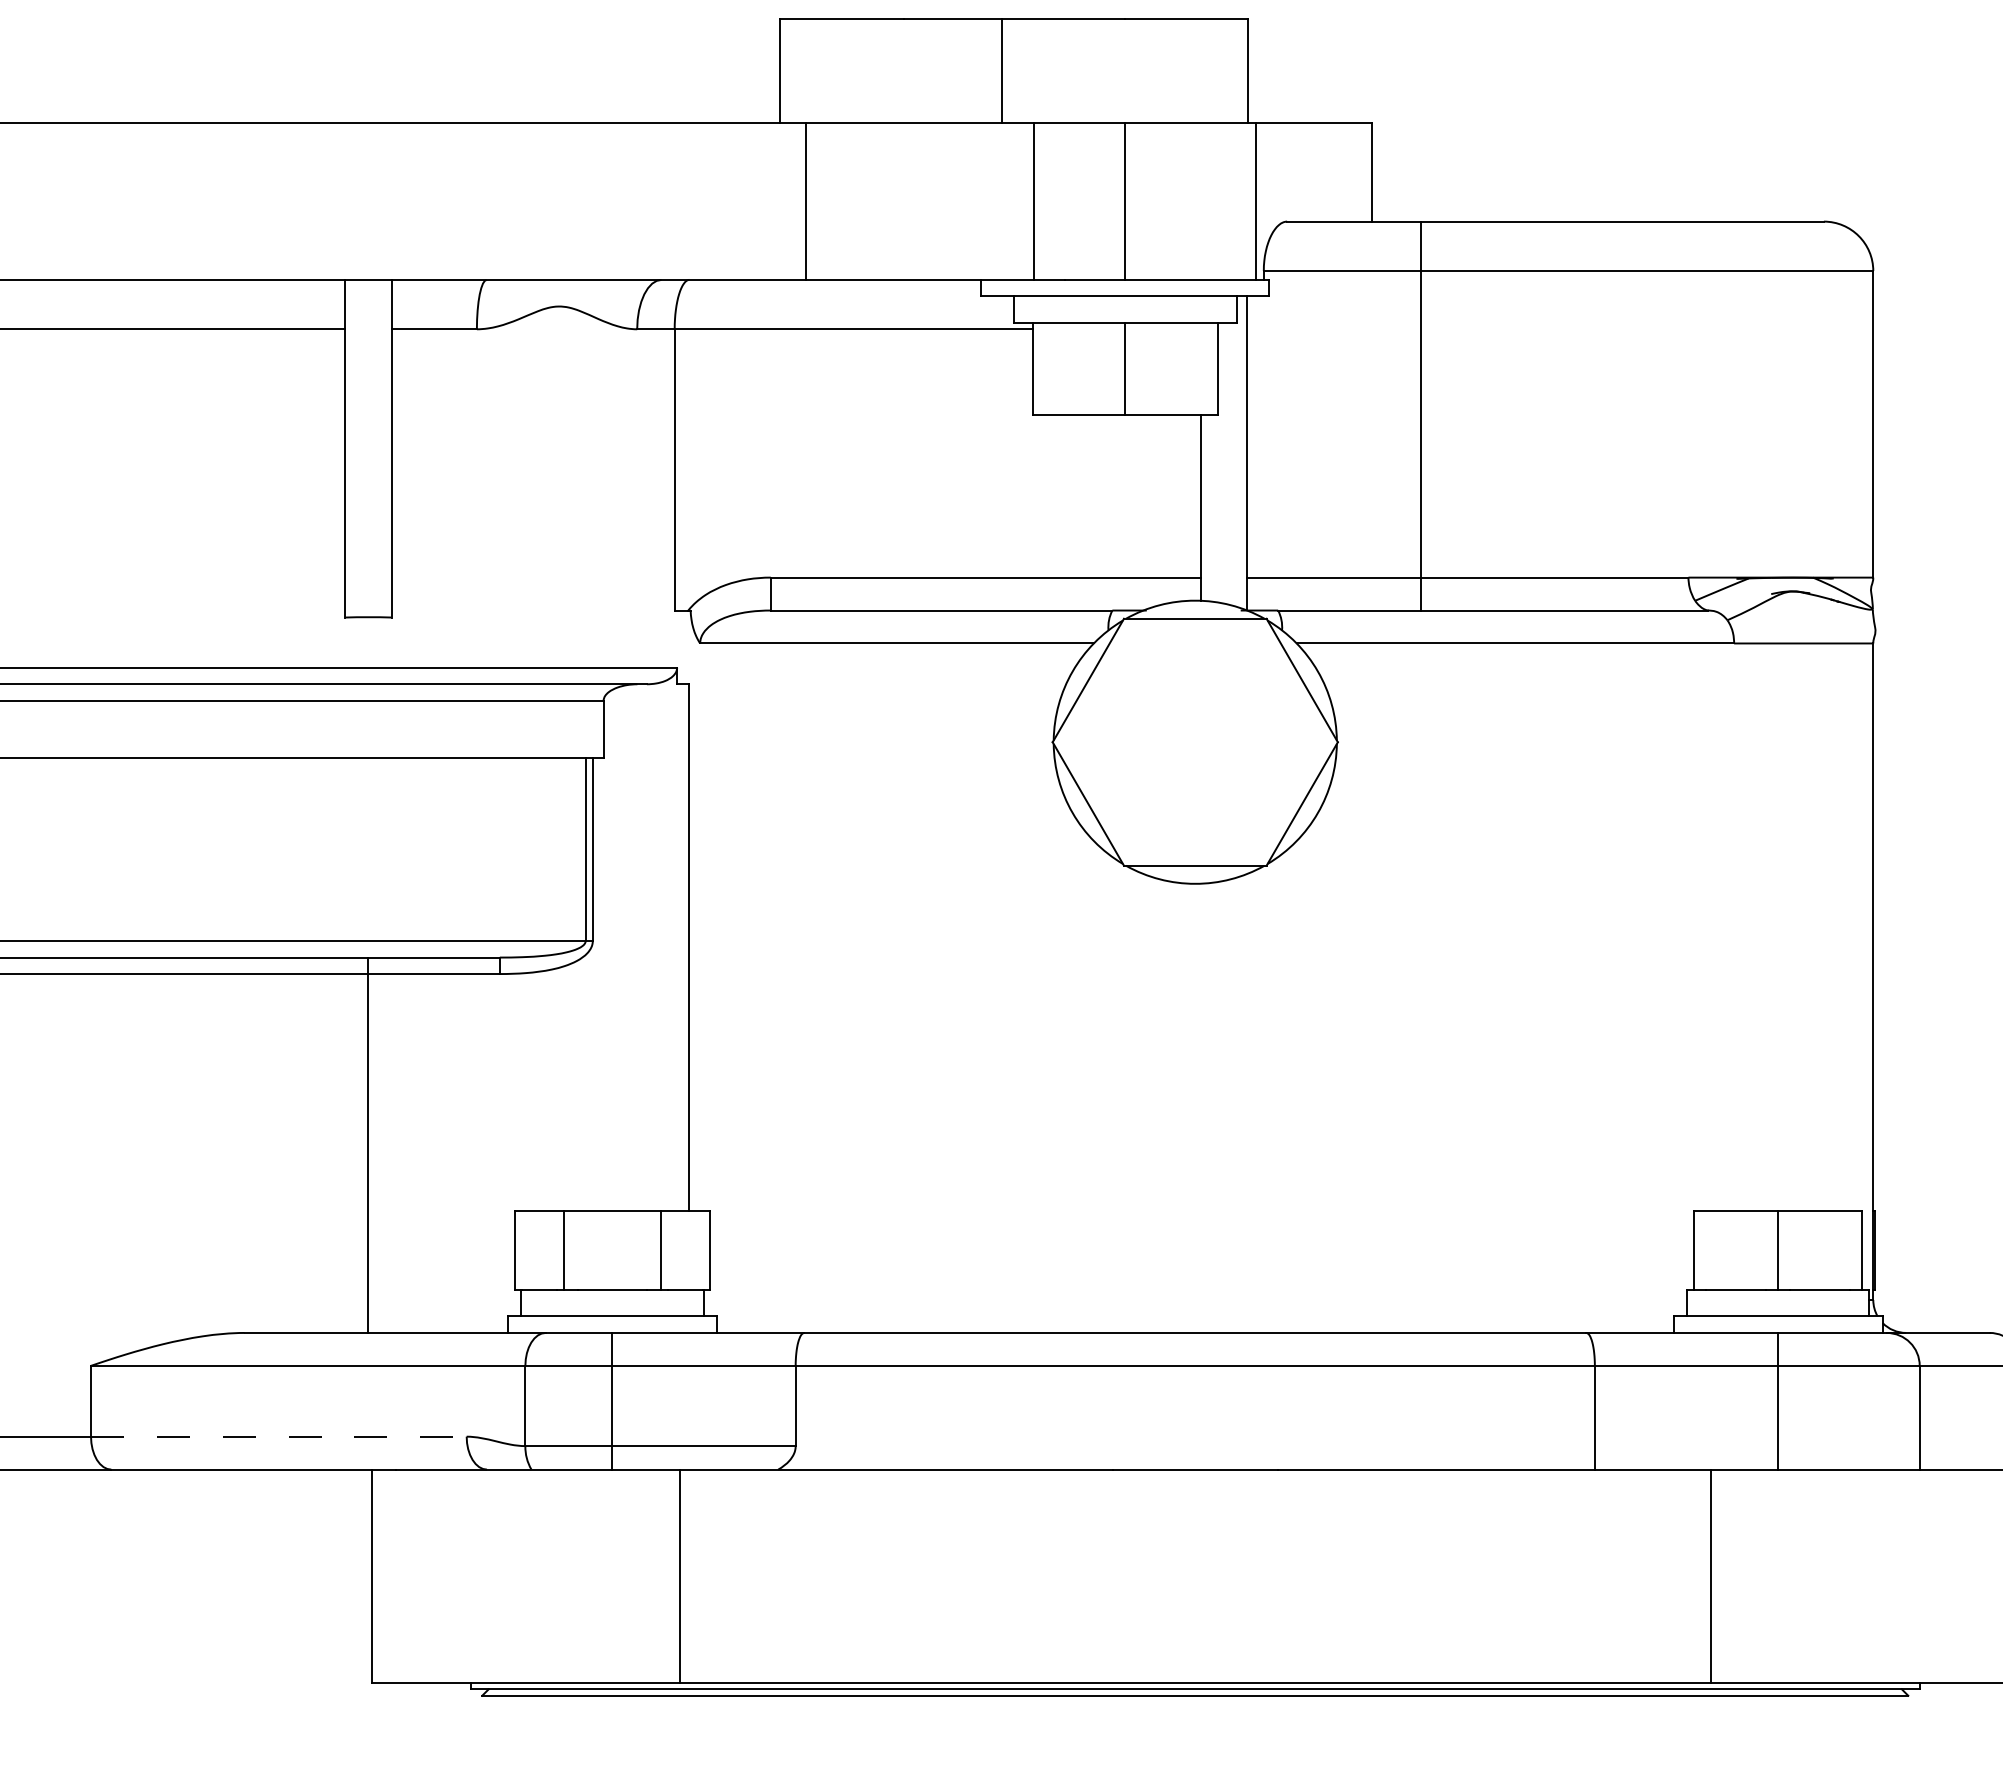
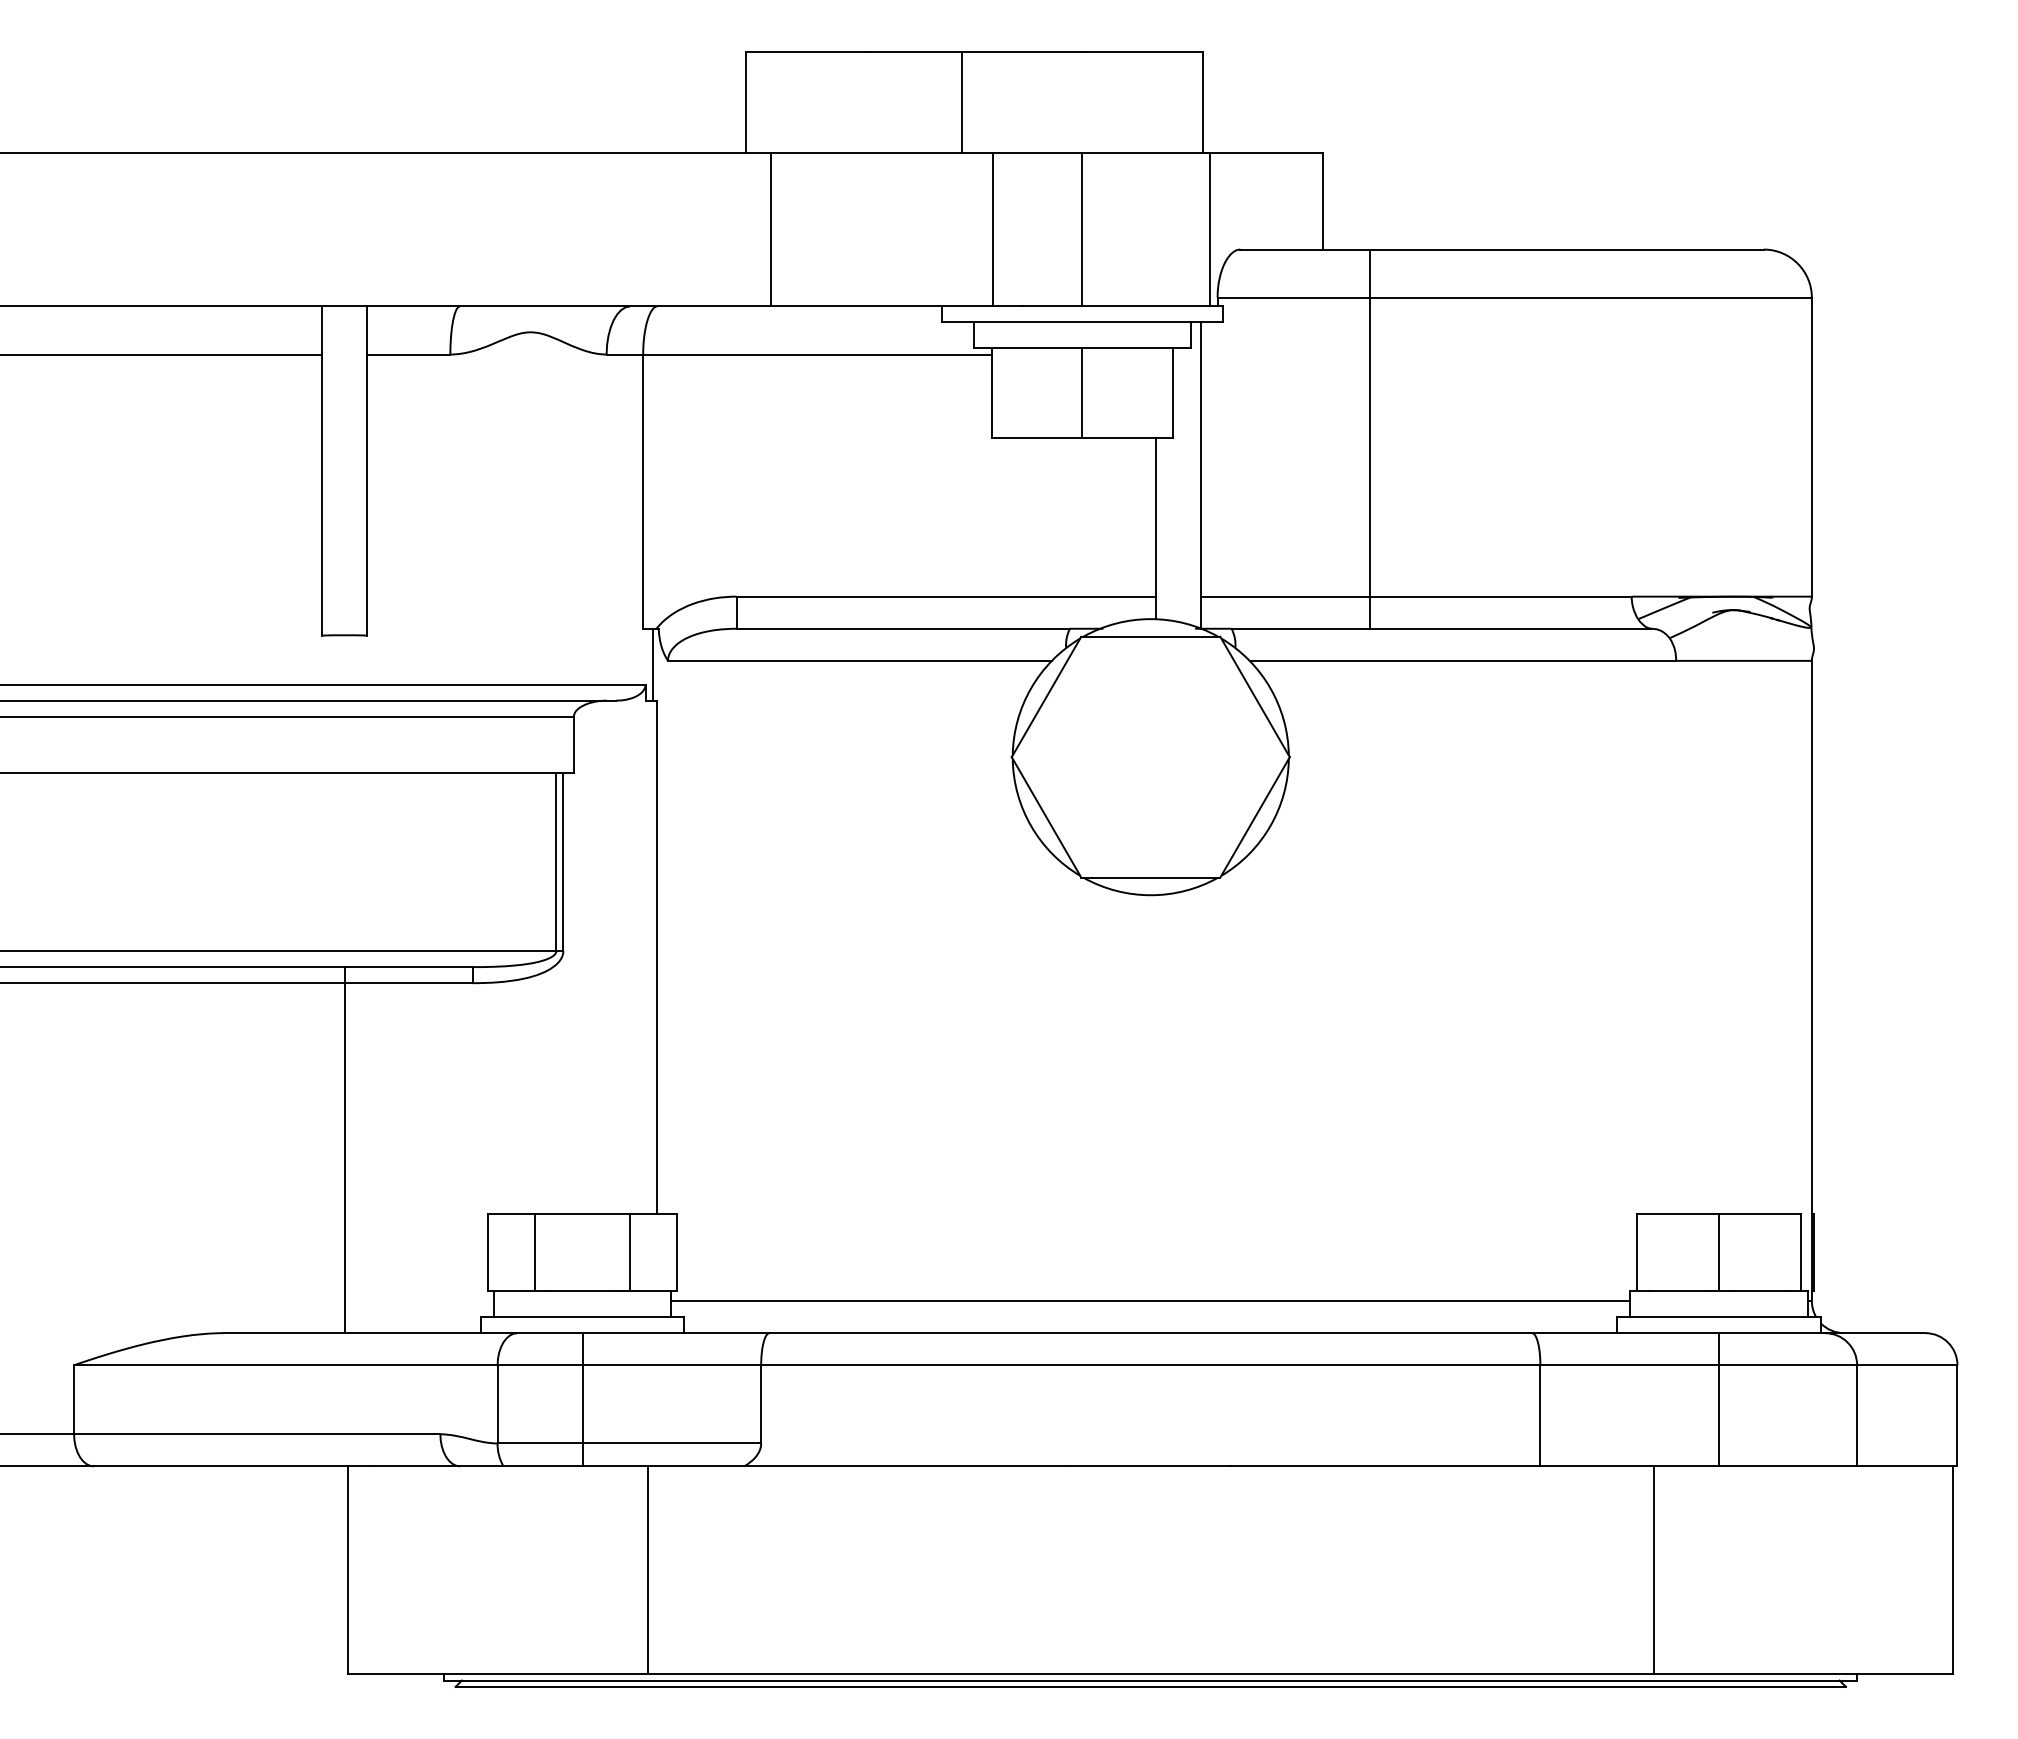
line: (684, 647) -> (652, 664), added
line: (1194, 1300) -> (1150, 1301), added
line: (279, 1436) -> (257, 1434), dashed -> solid

